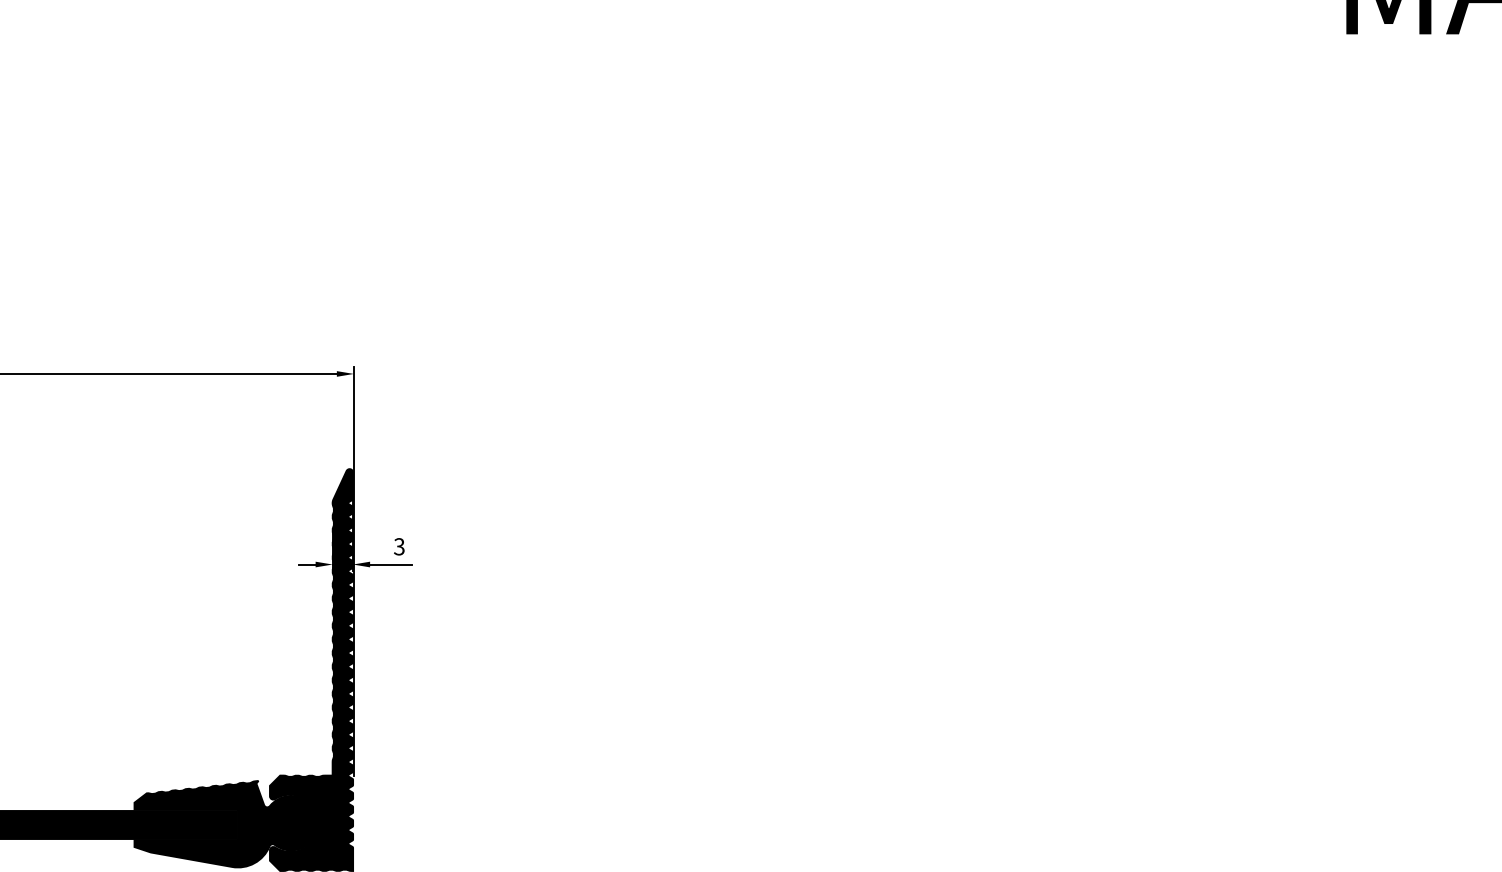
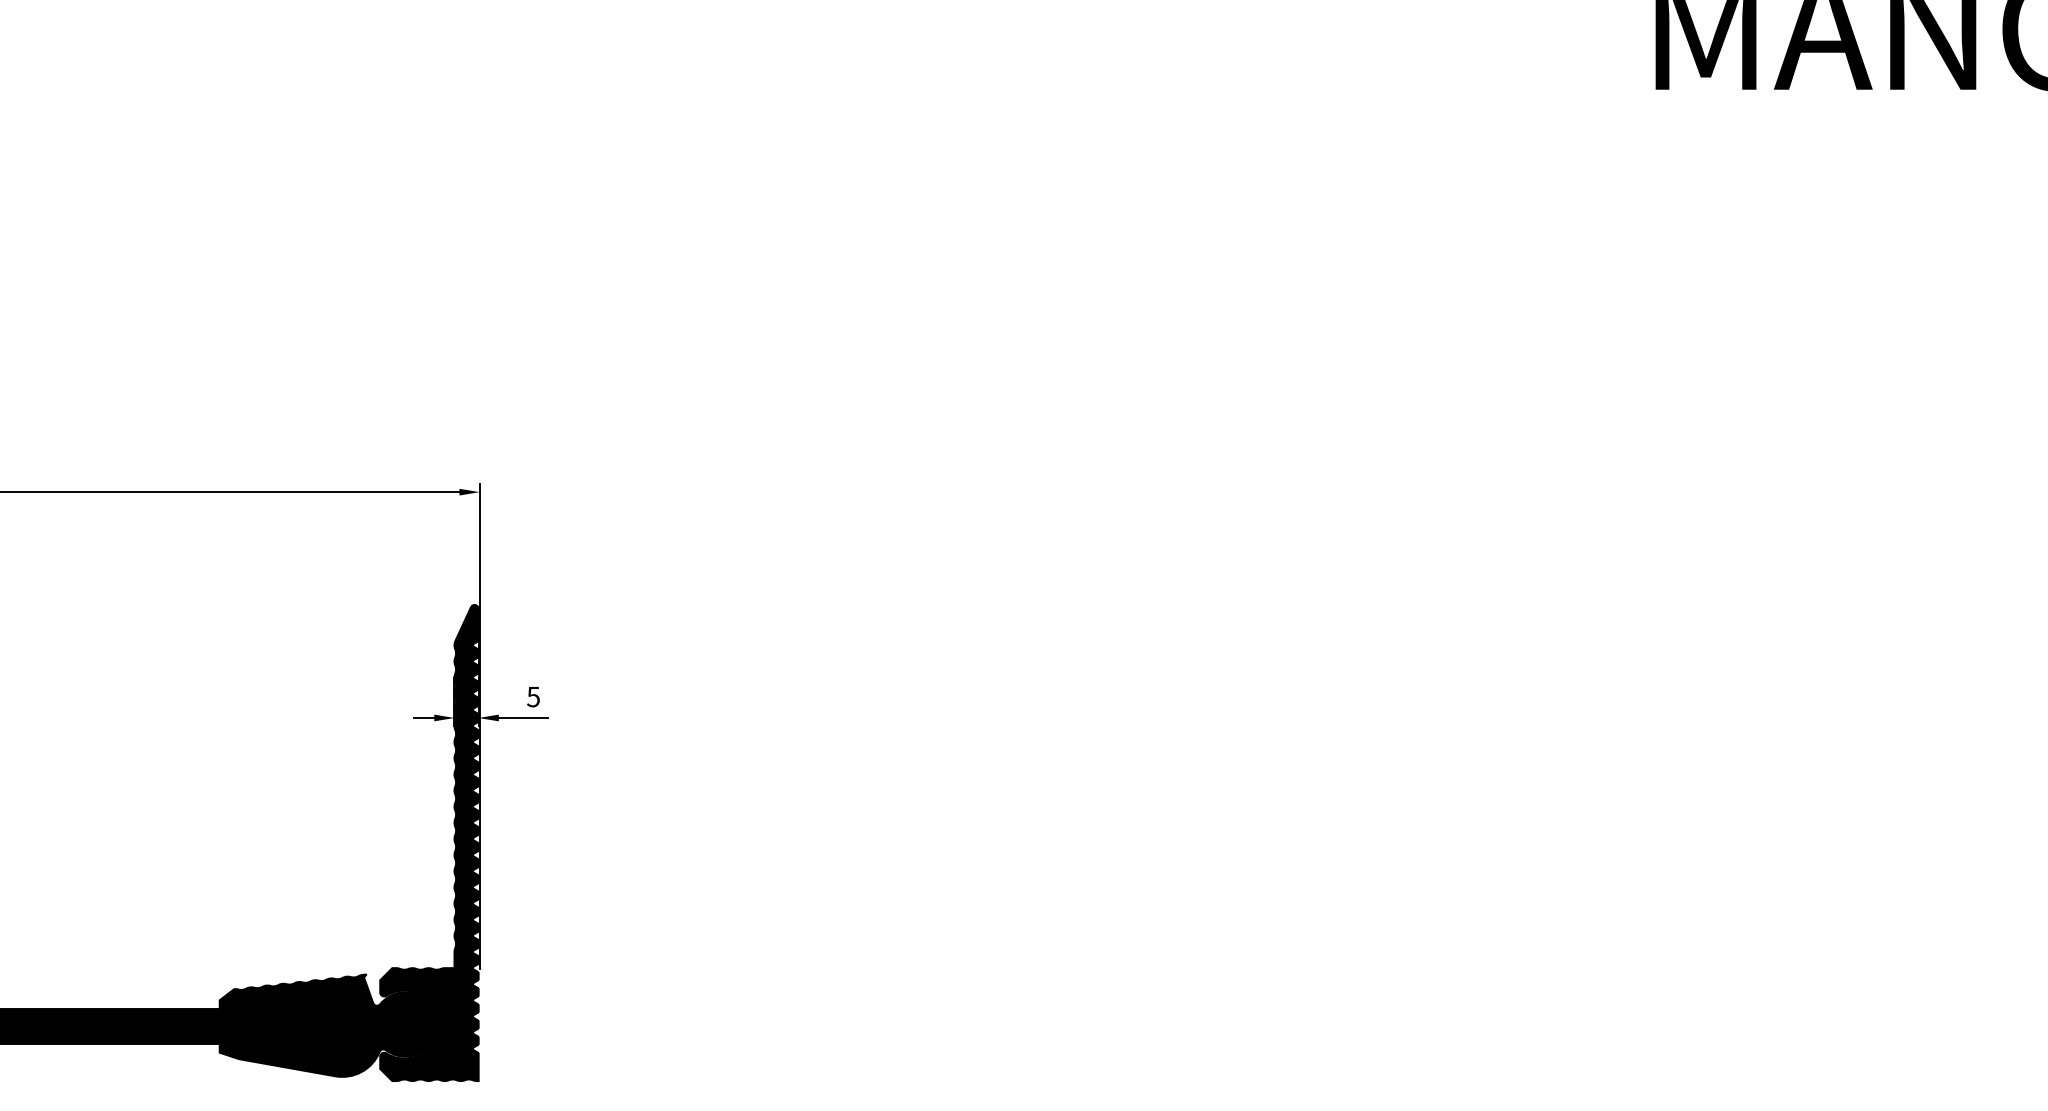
text: (399, 546) -> (533, 696), 3 -> 5

